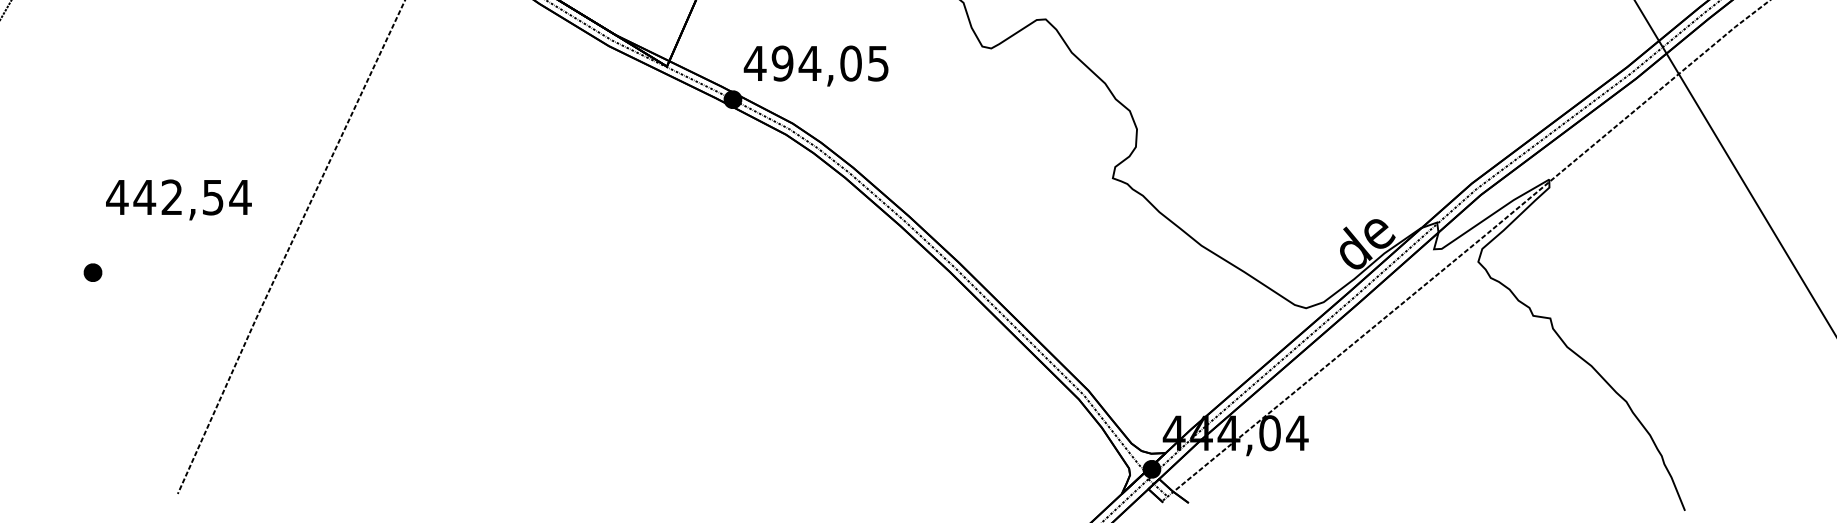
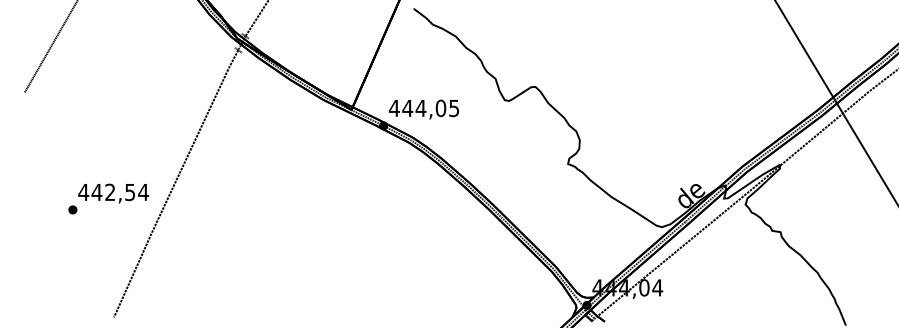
text: (782, 63) -> (407, 108), 494,05 -> 444,05
text: (178, 199) -> (113, 193), moved

